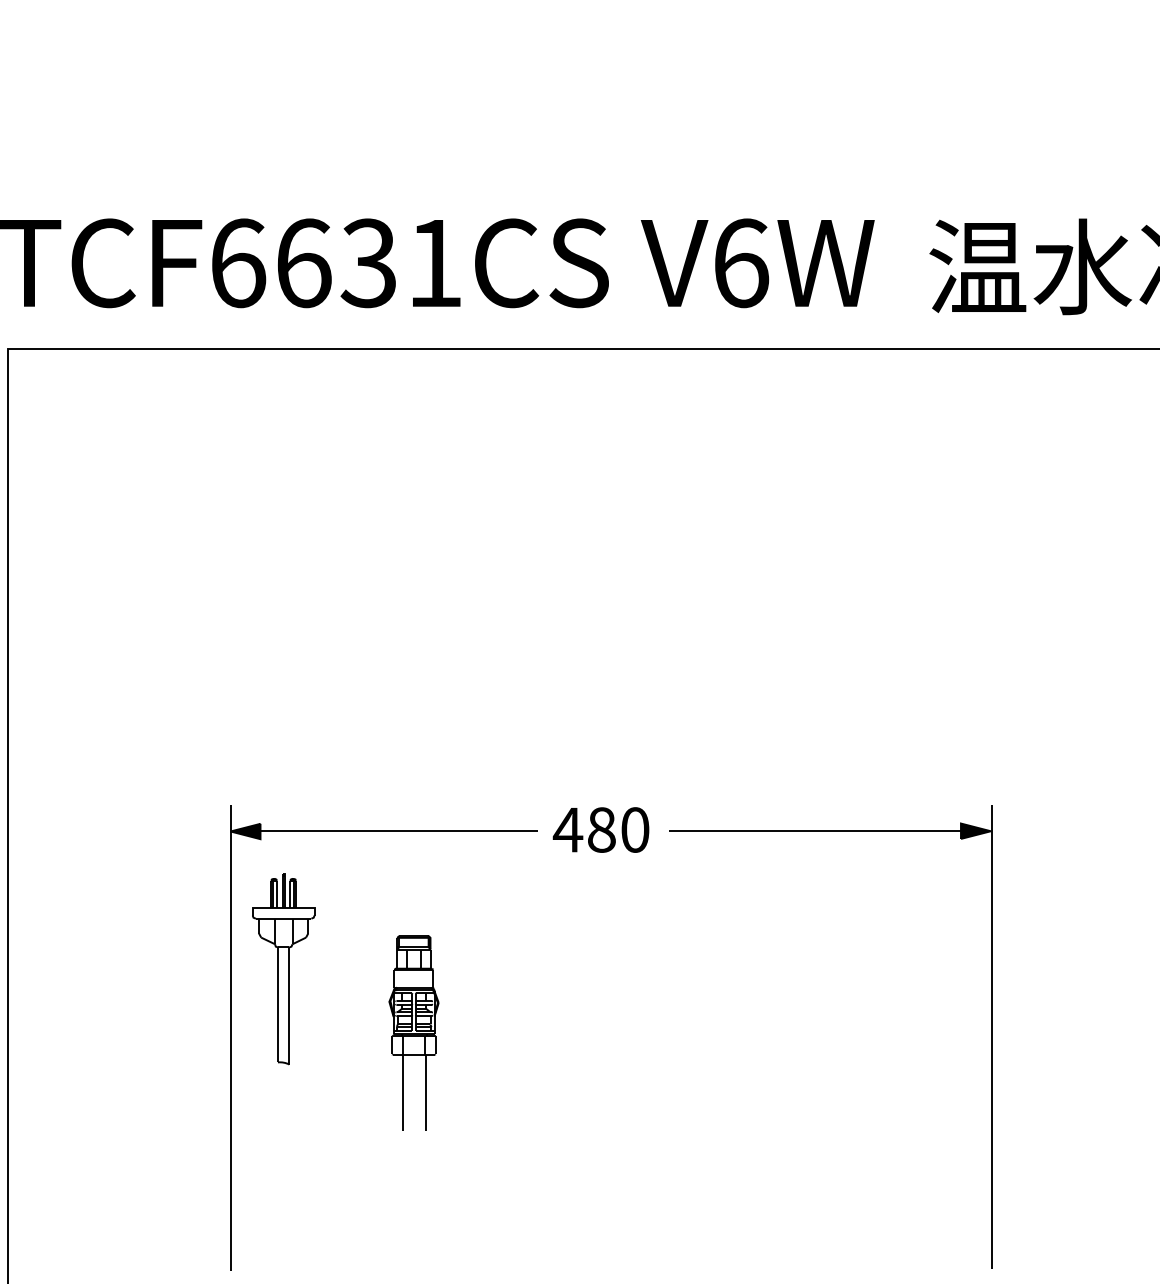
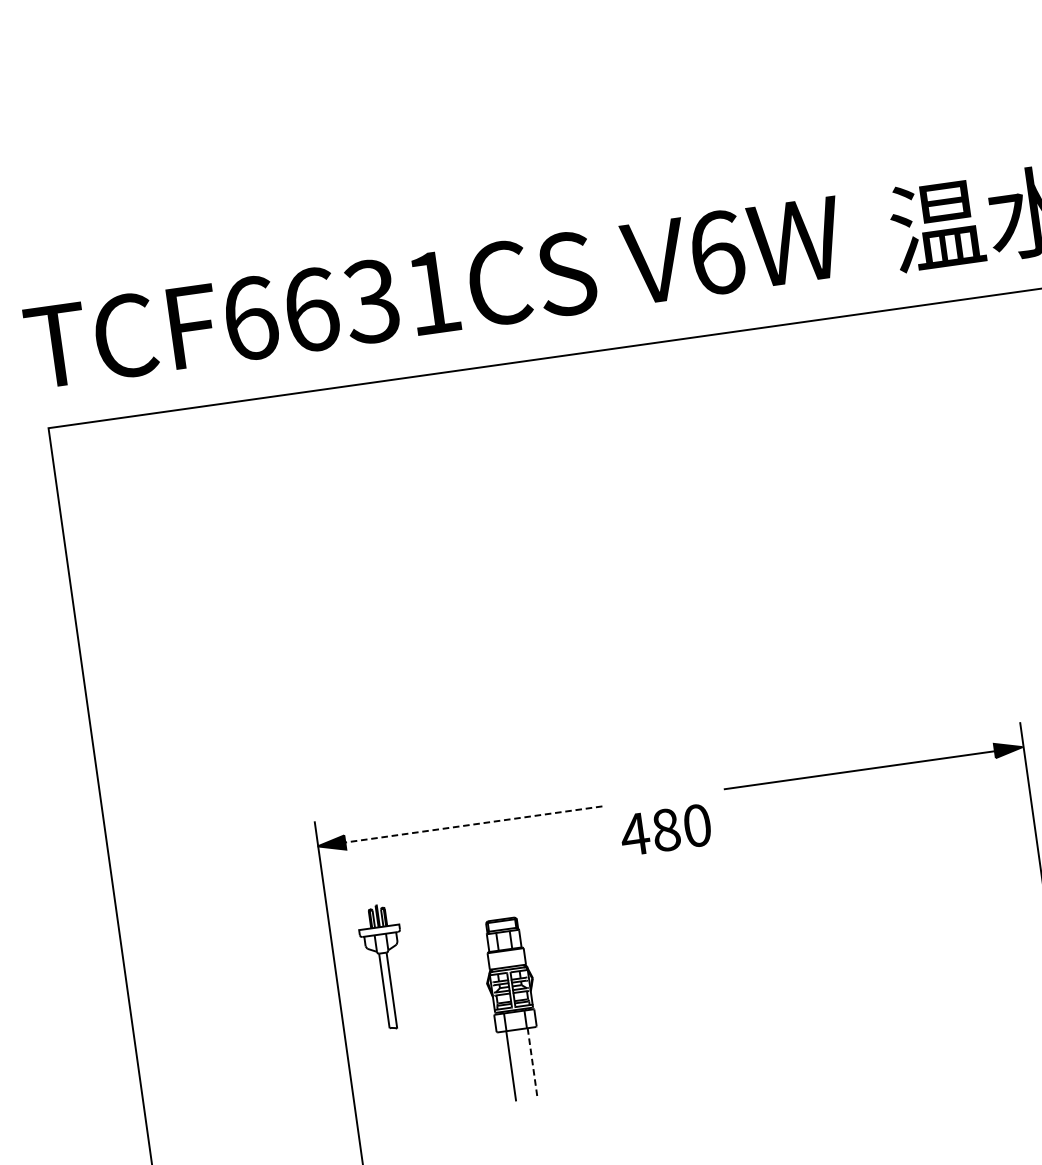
text: (600, 829) -> (665, 829), moved
line: (394, 831) -> (469, 825), solid -> dashed
part: (283, 969) -> (384, 967), size x0.7
line: (425, 1092) -> (532, 1063), solid -> dashed

